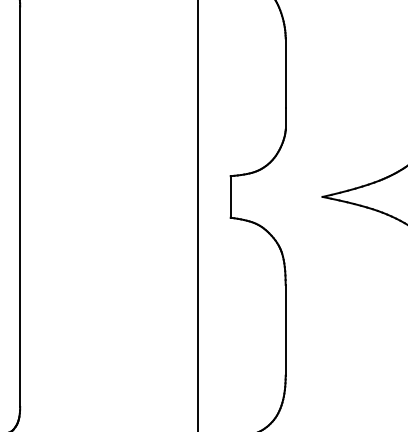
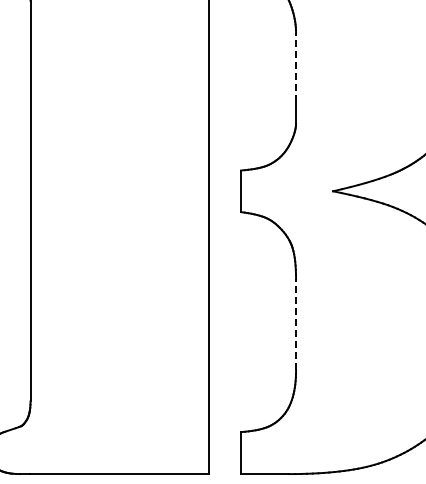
line: (286, 73) -> (296, 67), solid -> dashed
line: (286, 330) -> (296, 324), solid -> dashed

